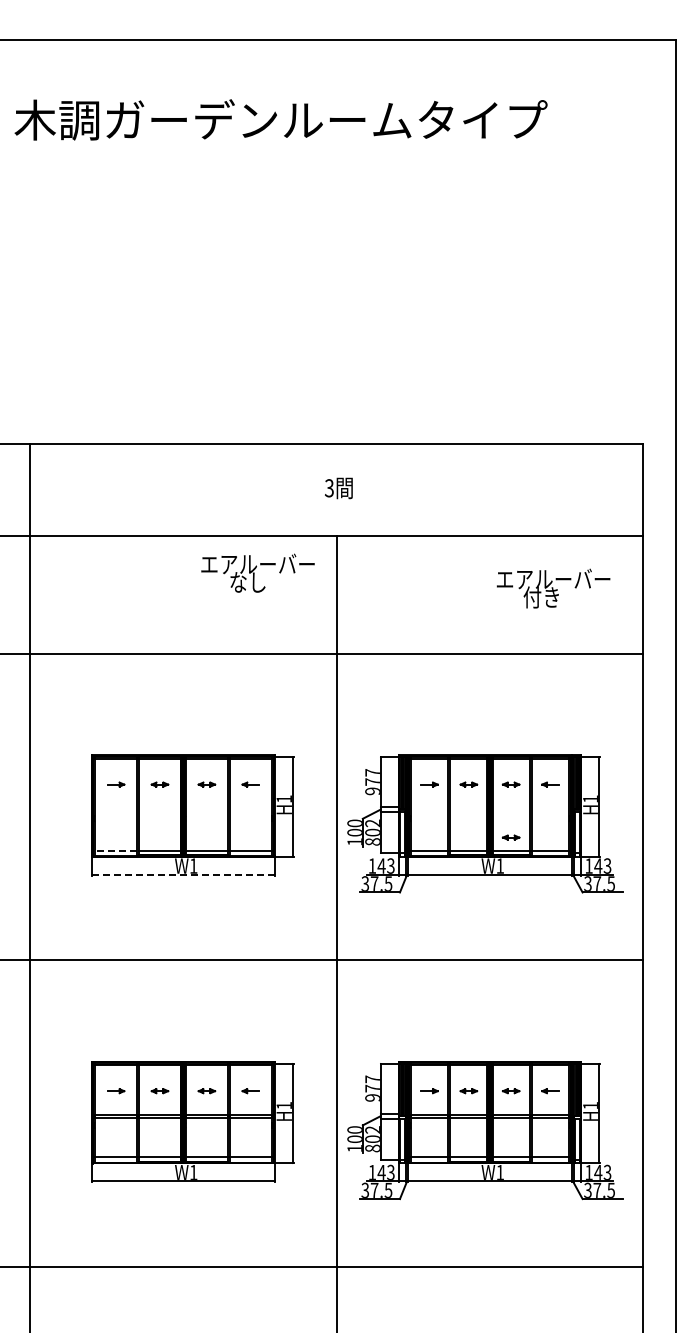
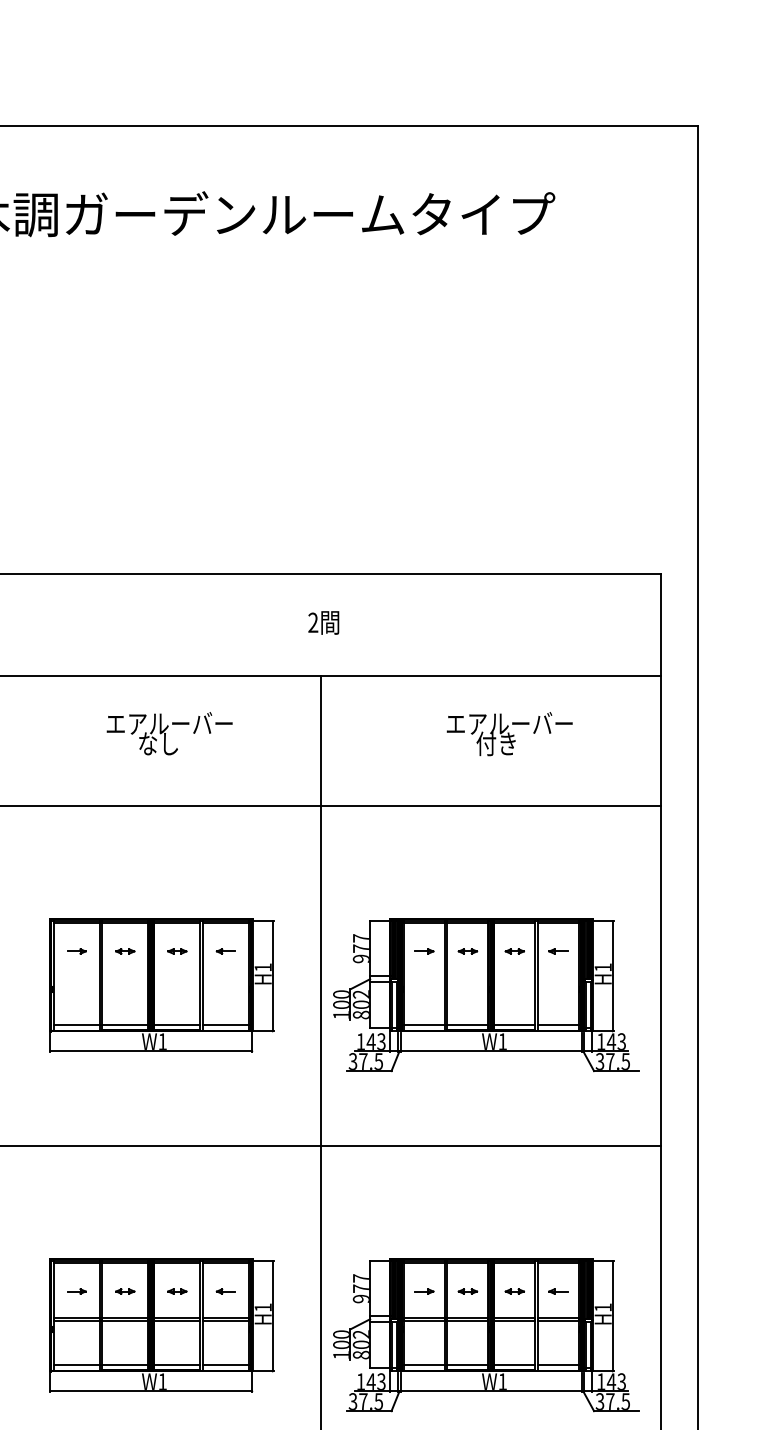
text: (329, 488) -> (313, 623), 3 -> 2
text: (257, 572) -> (169, 732), moved
text: (553, 588) -> (509, 733), moved
part: (510, 837) -> (514, 1010), removed
line: (116, 850) -> (77, 1024), dashed -> solid
line: (183, 874) -> (151, 1051), dashed -> solid

